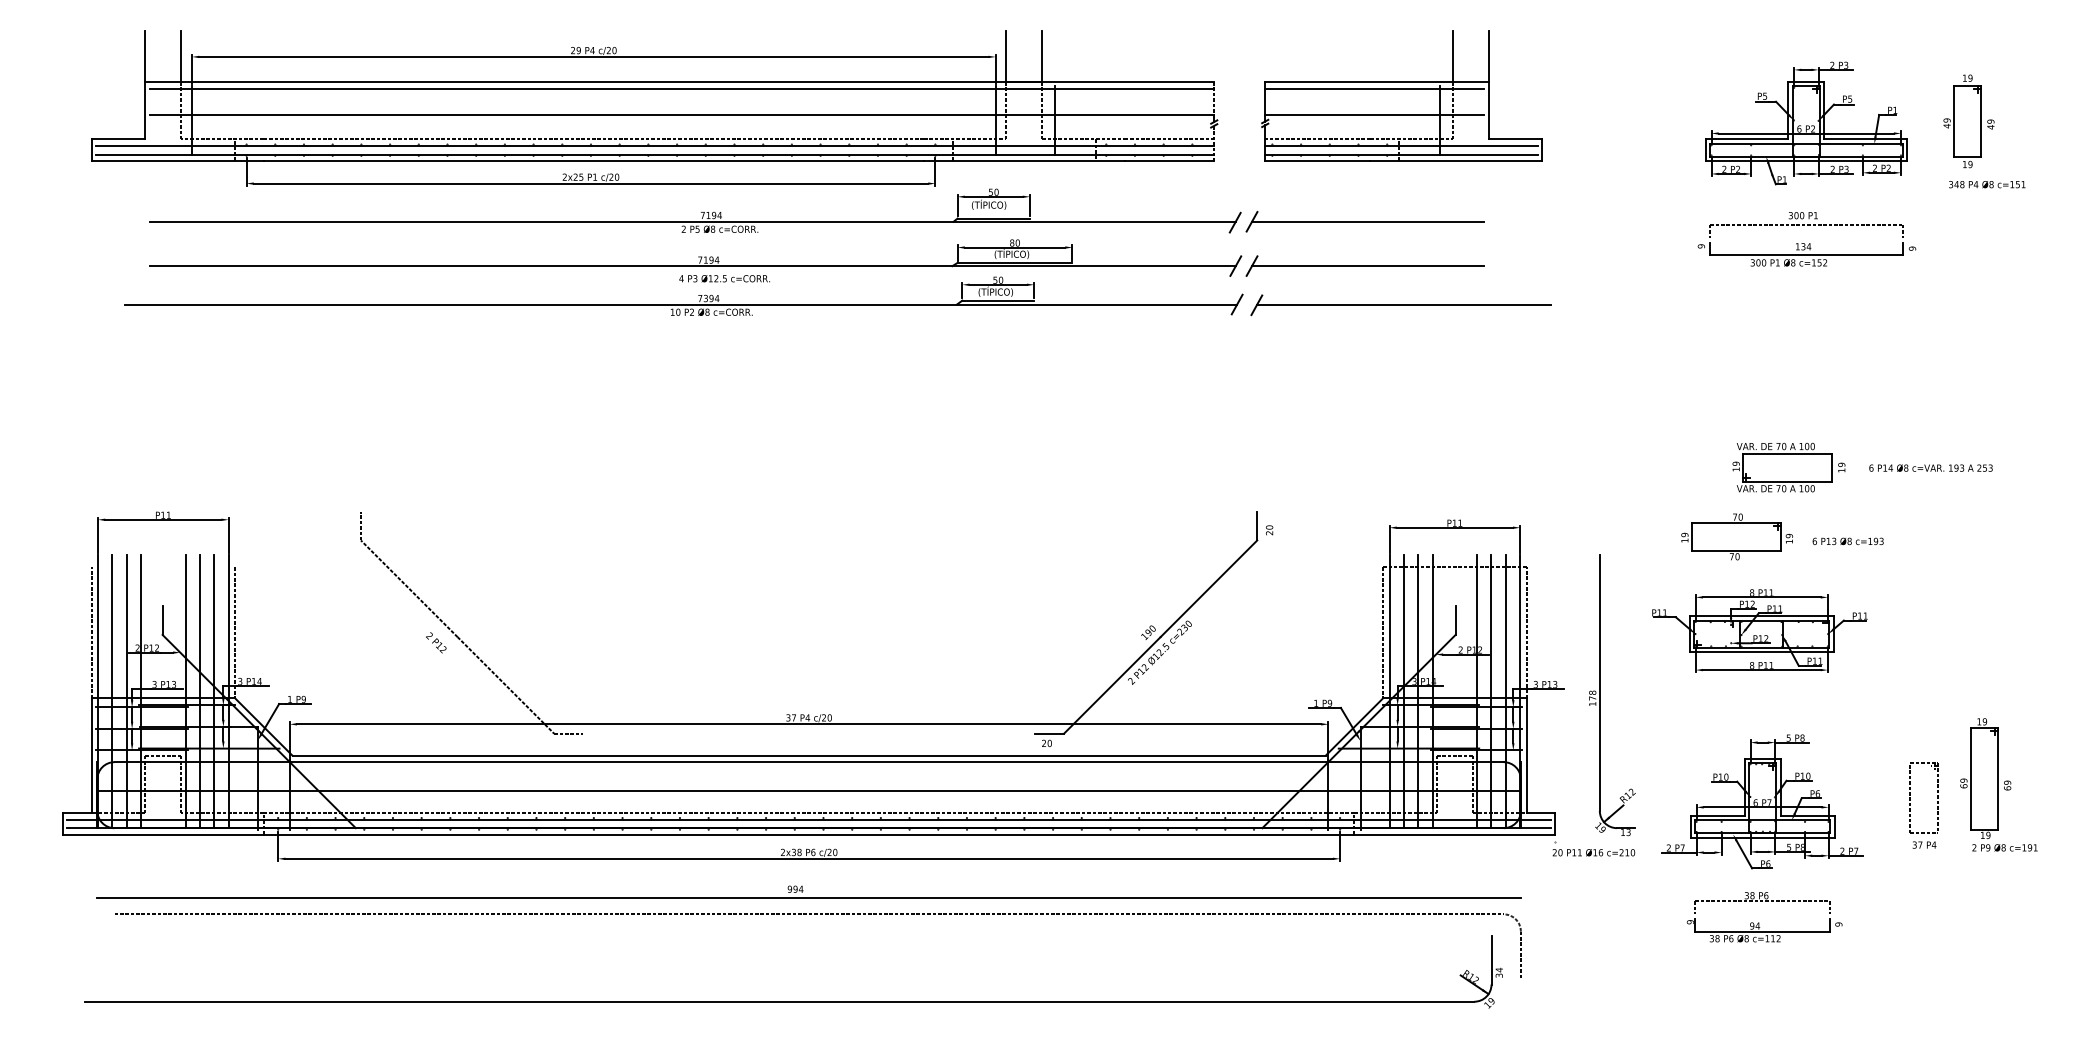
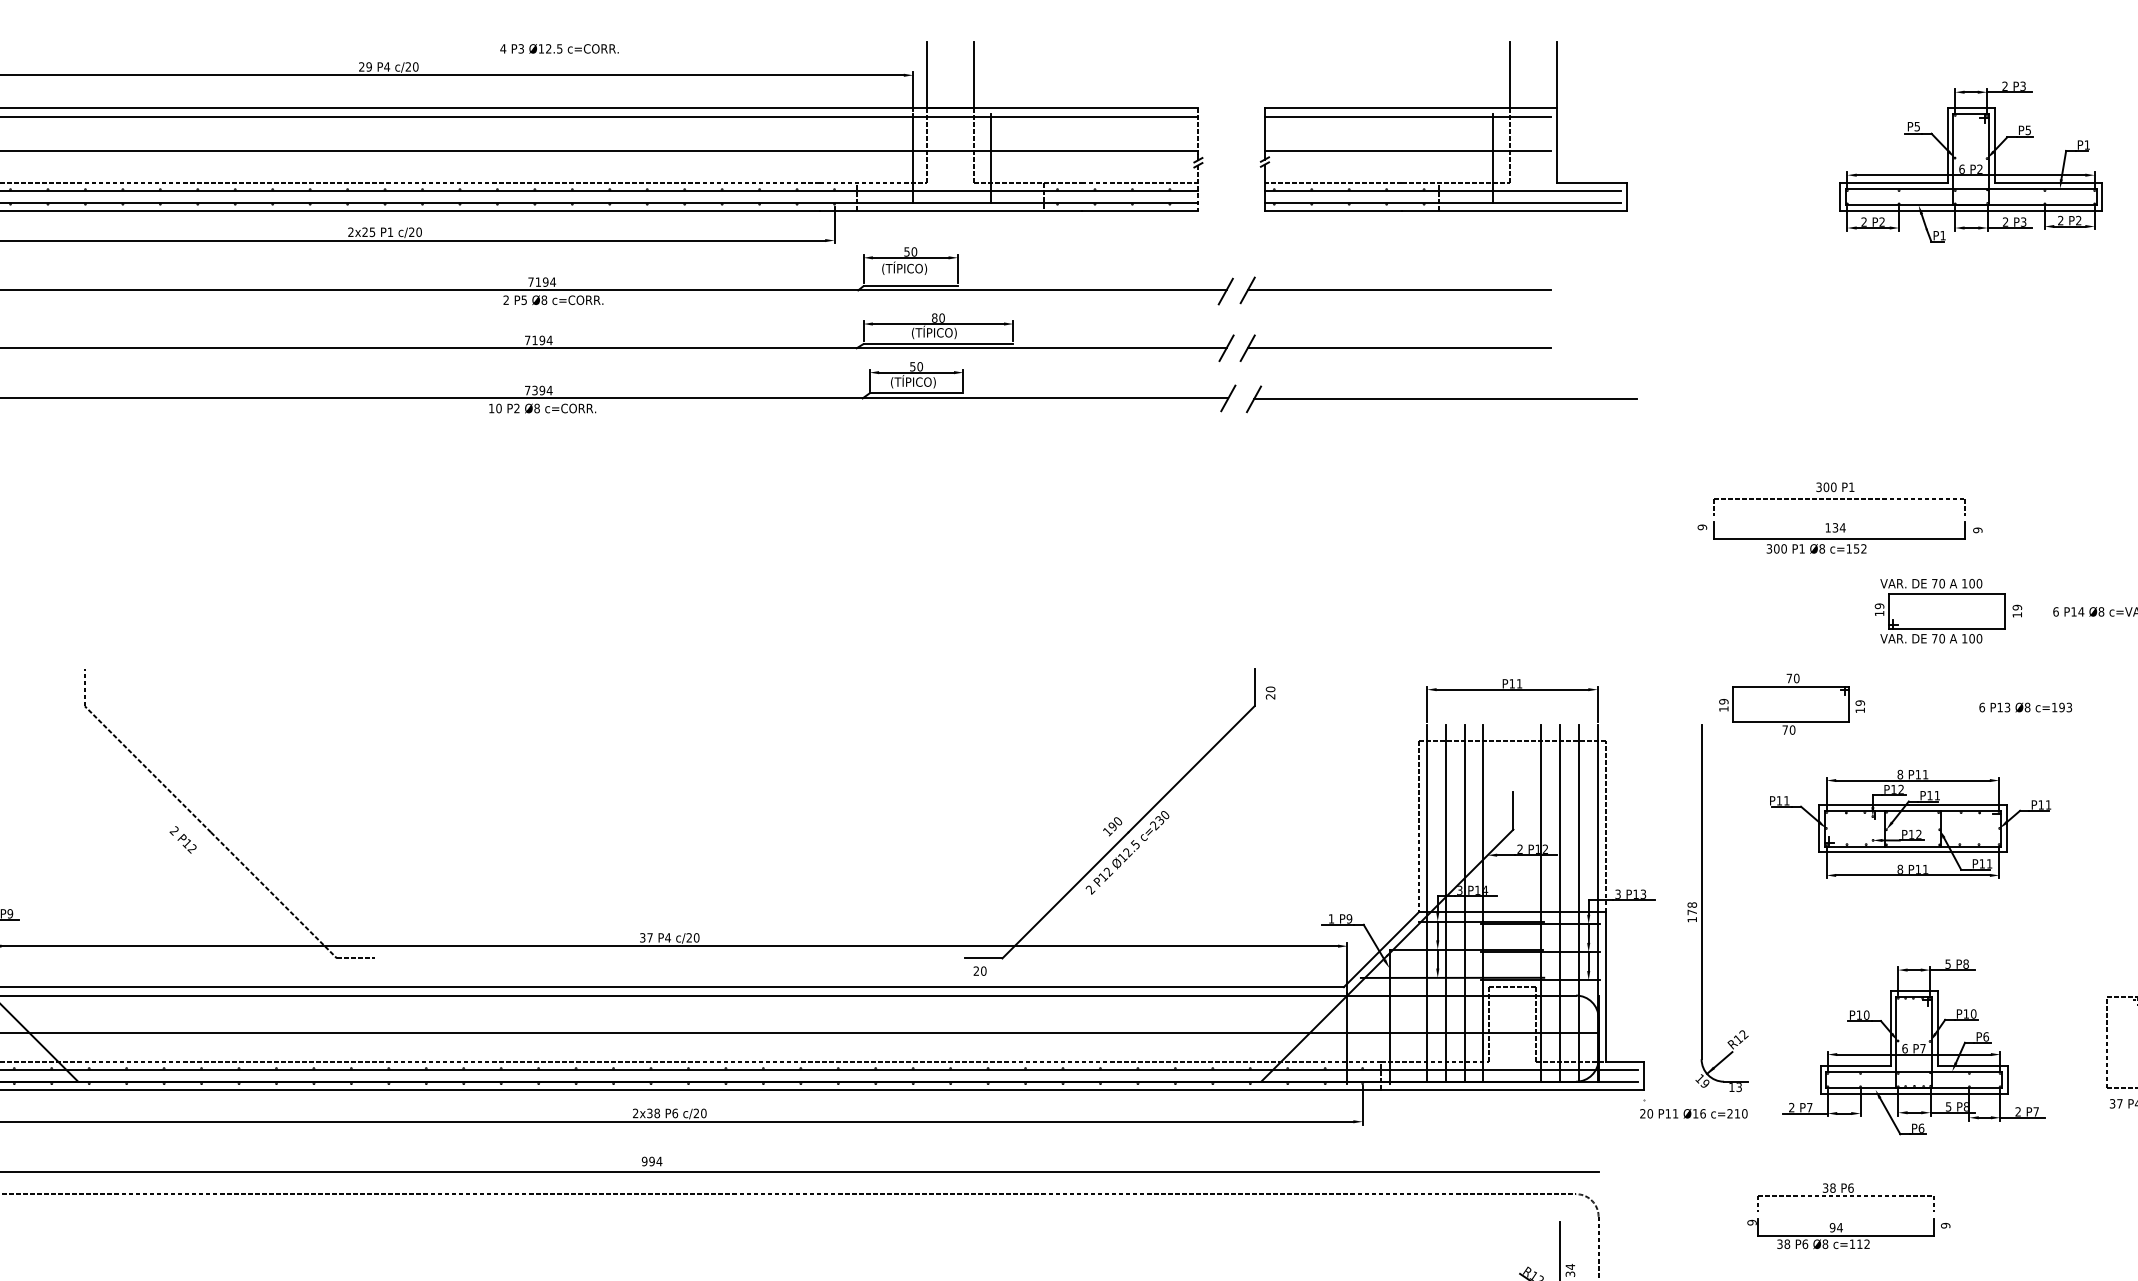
part: (1806, 239) -> (1839, 518), moved
text: (724, 278) -> (559, 48), moved
part: (1737, 536) -> (1792, 703), moved
part: (1759, 922) -> (1842, 1223), moved

